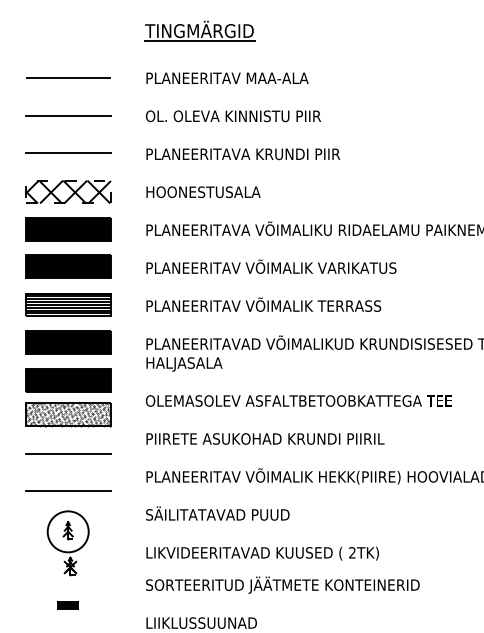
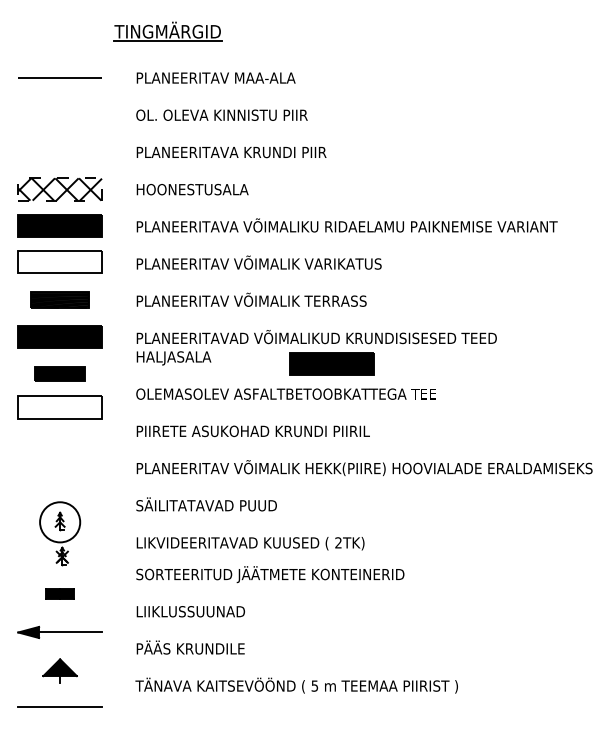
part: (199, 30) -> (167, 31), moved
line: (67, 115) -> (59, 114), removed
line: (67, 153) -> (59, 151), removed
fill: (67, 266) -> (59, 262), removed
part: (67, 304) -> (59, 299), size x0.7
part: (345, 369) -> (331, 363), added
part: (67, 379) -> (59, 373), size x0.6
hatch: (67, 414) -> (59, 407), removed
line: (67, 453) -> (59, 445), removed
line: (67, 491) -> (59, 482), removed
part: (67, 604) -> (59, 593), size x1.4

